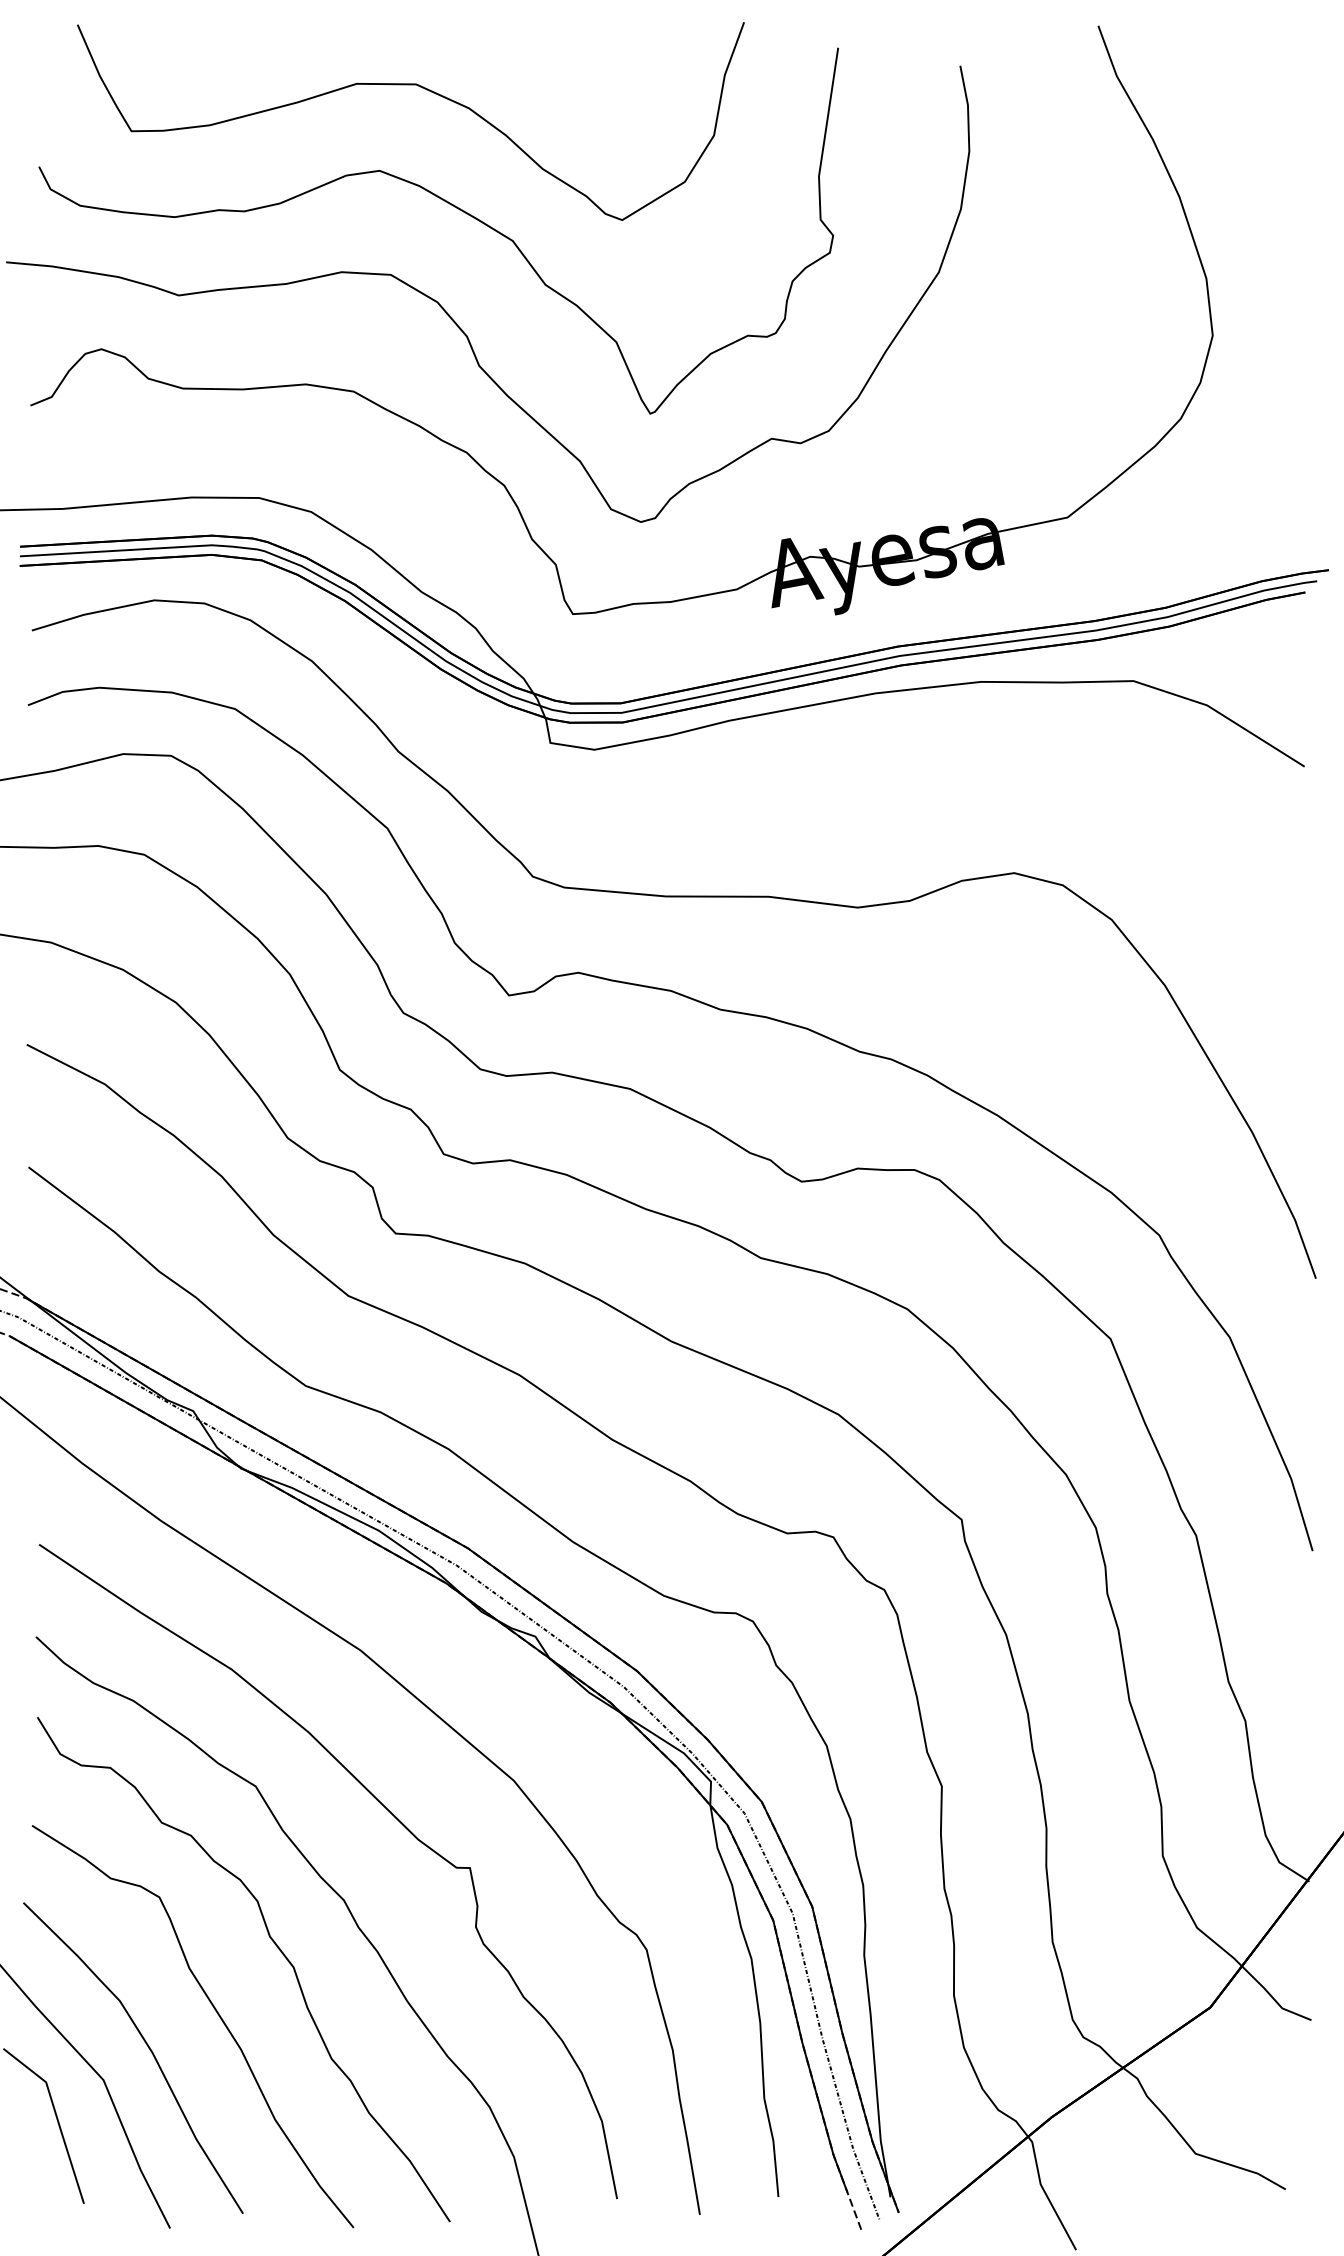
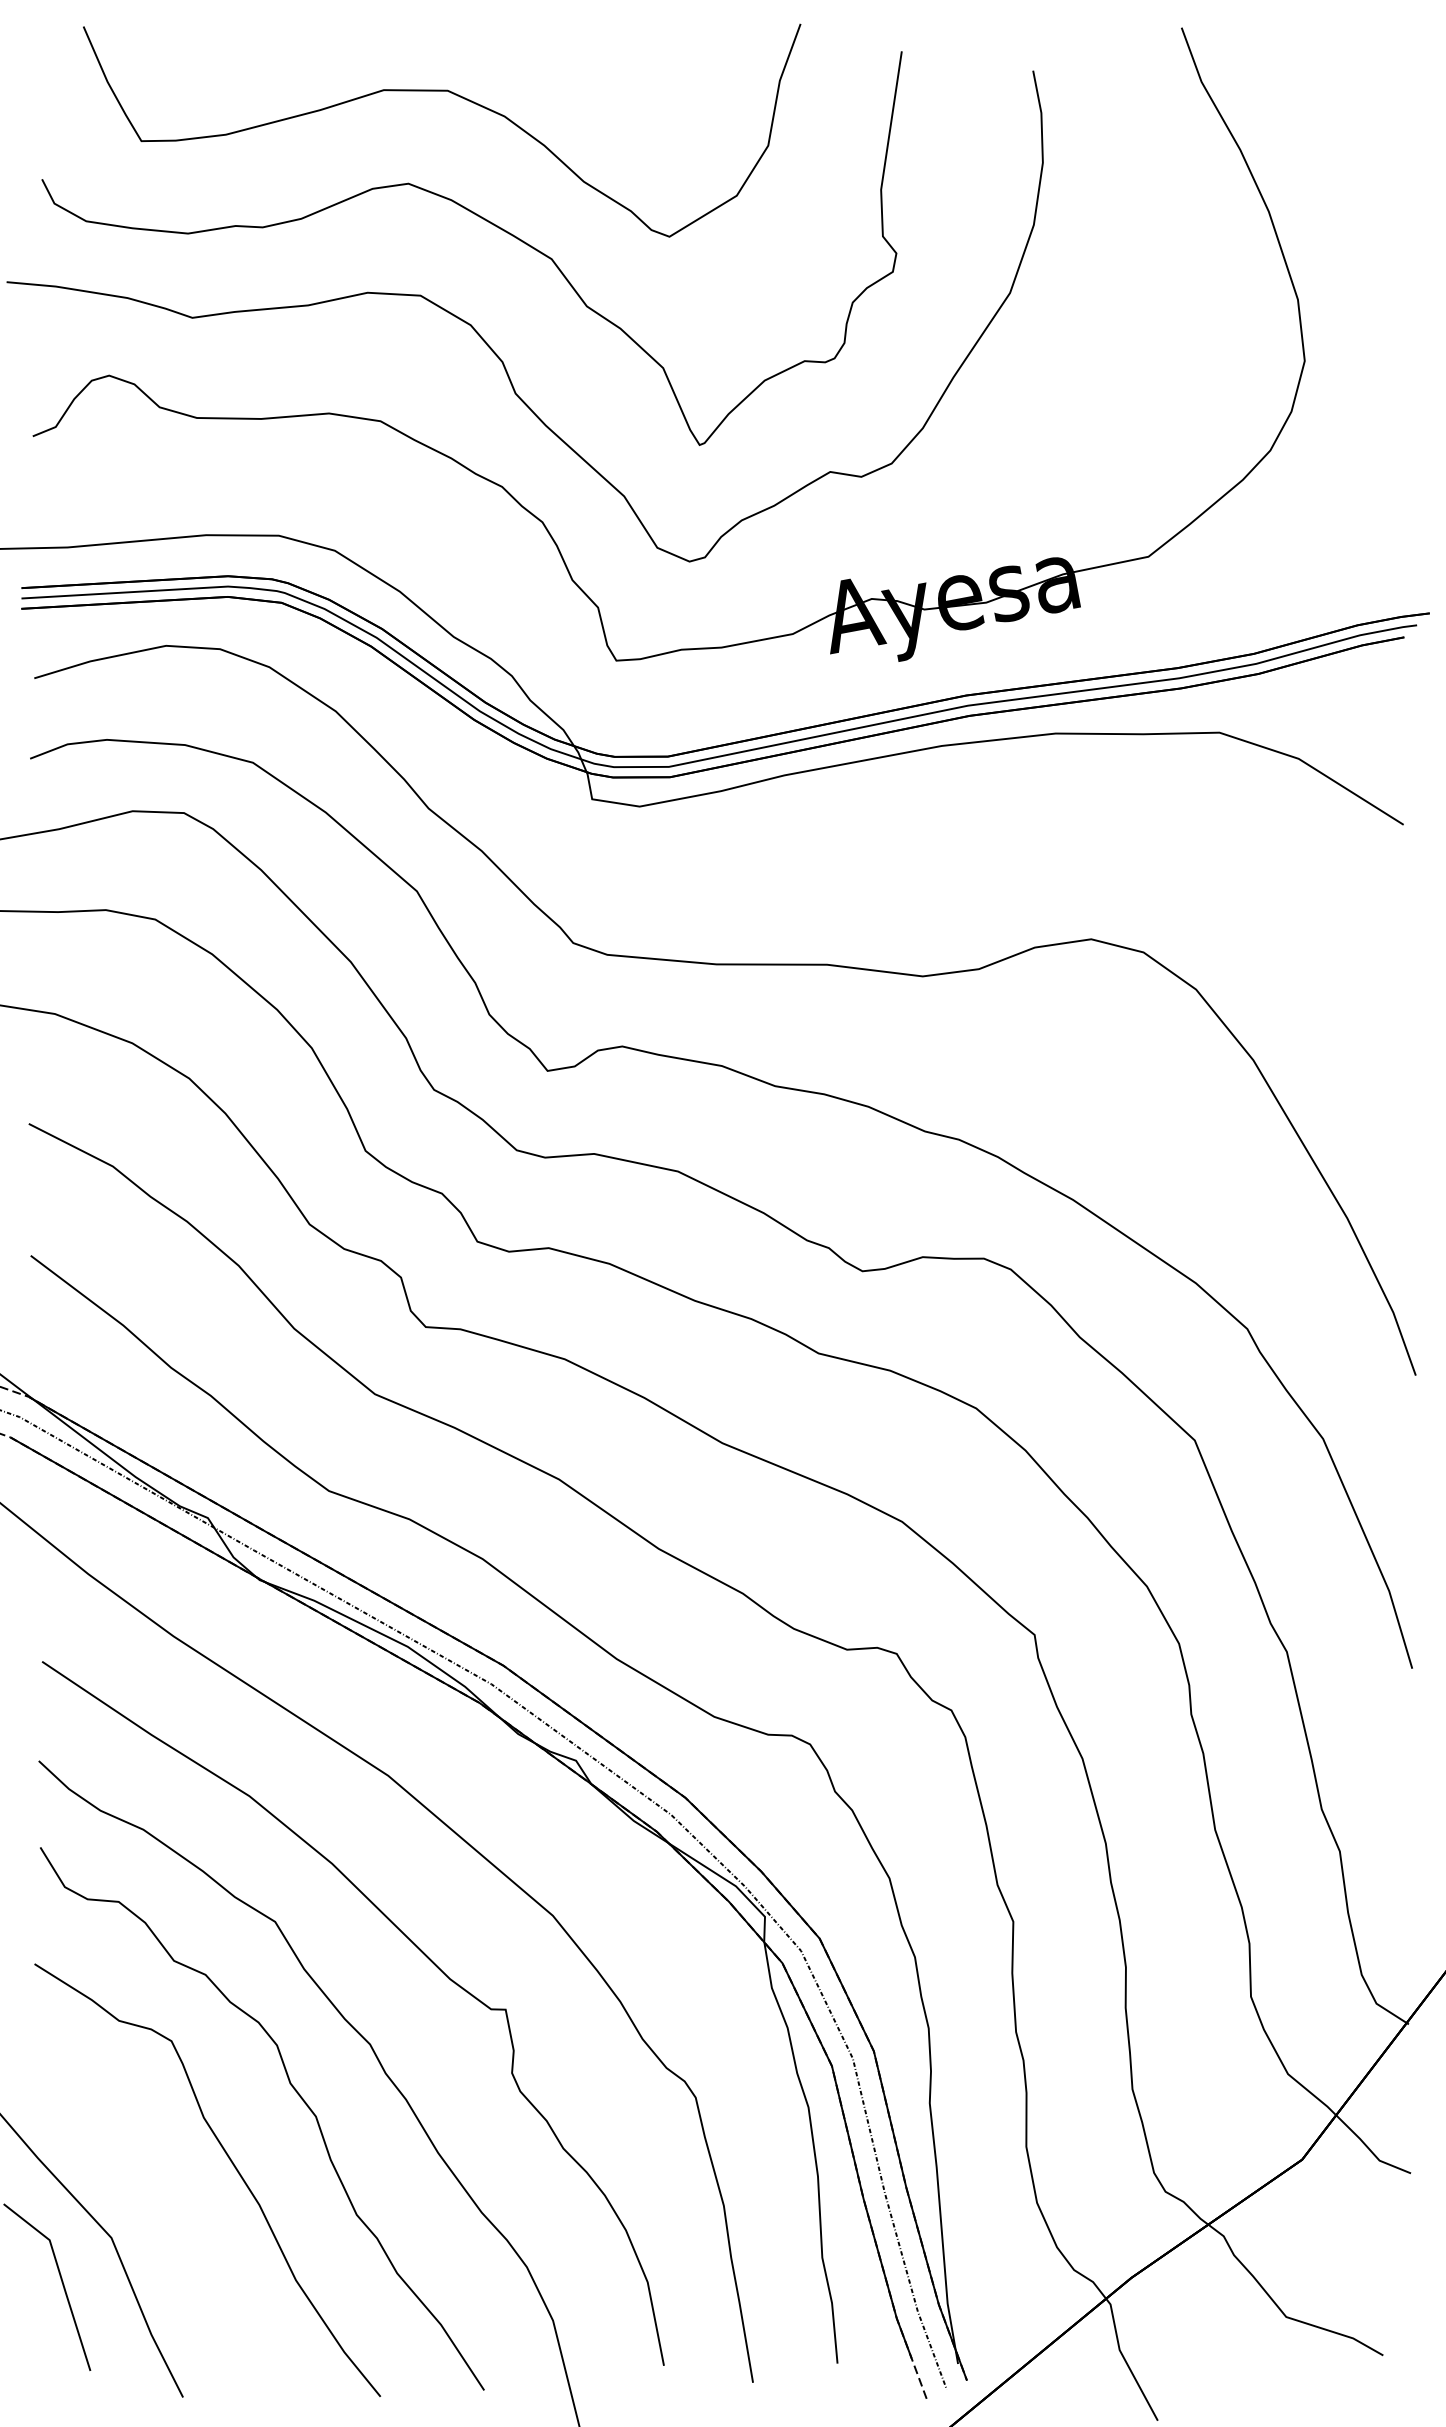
part: (148, 2048) -> (159, 2203), removed

